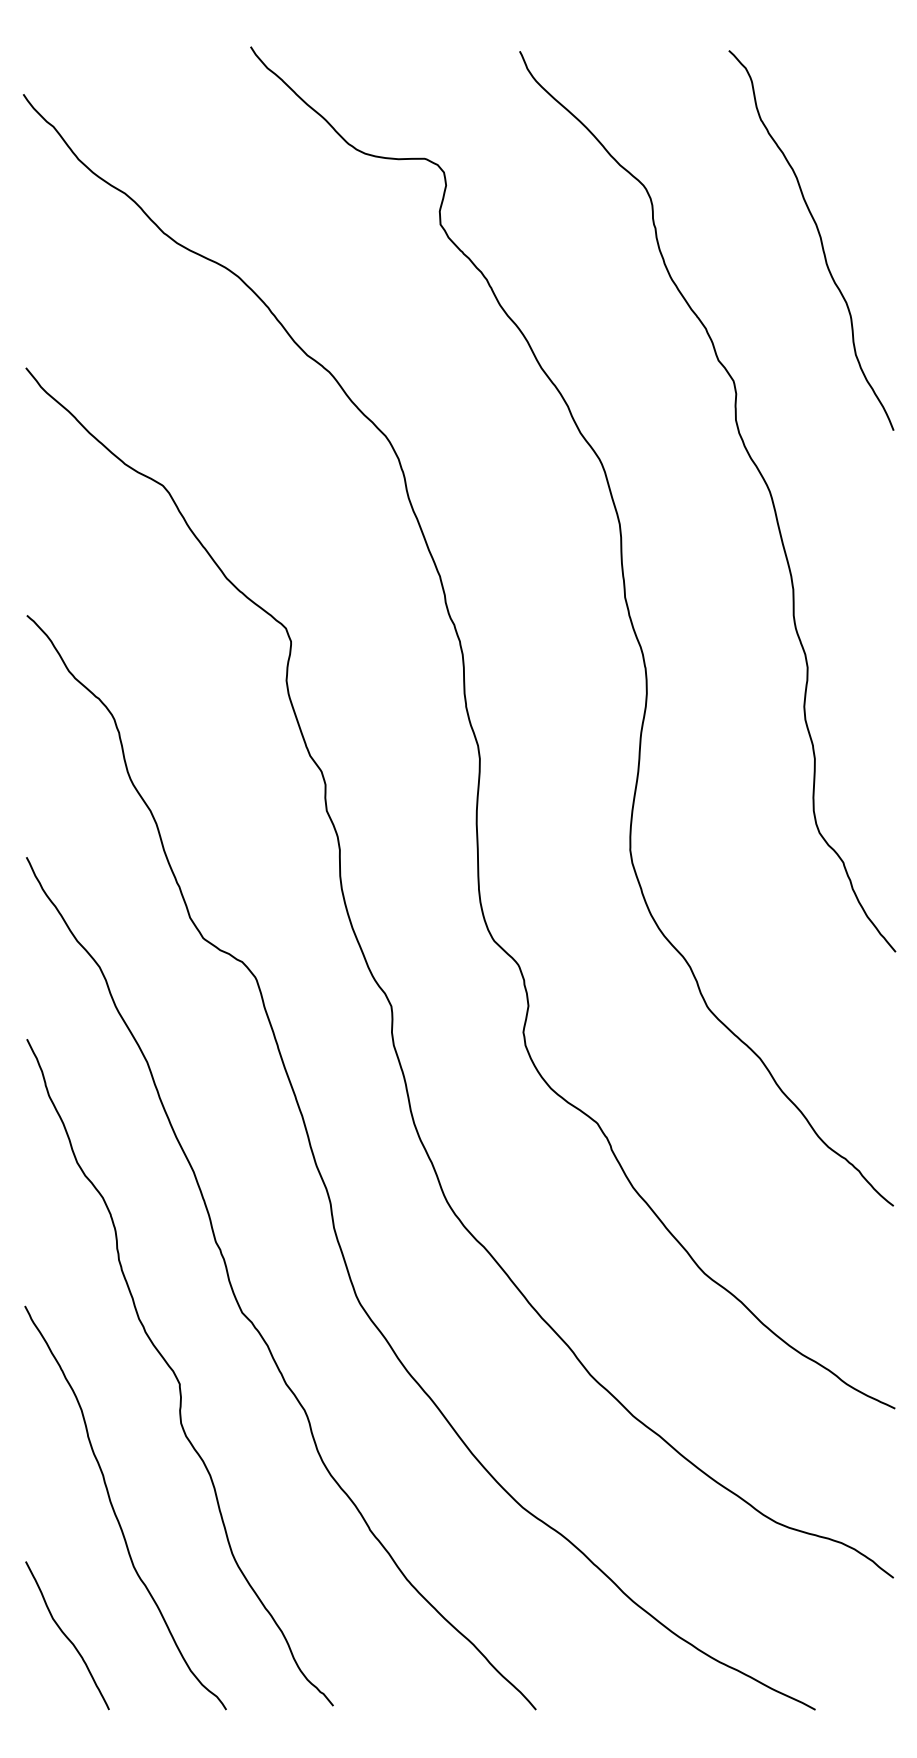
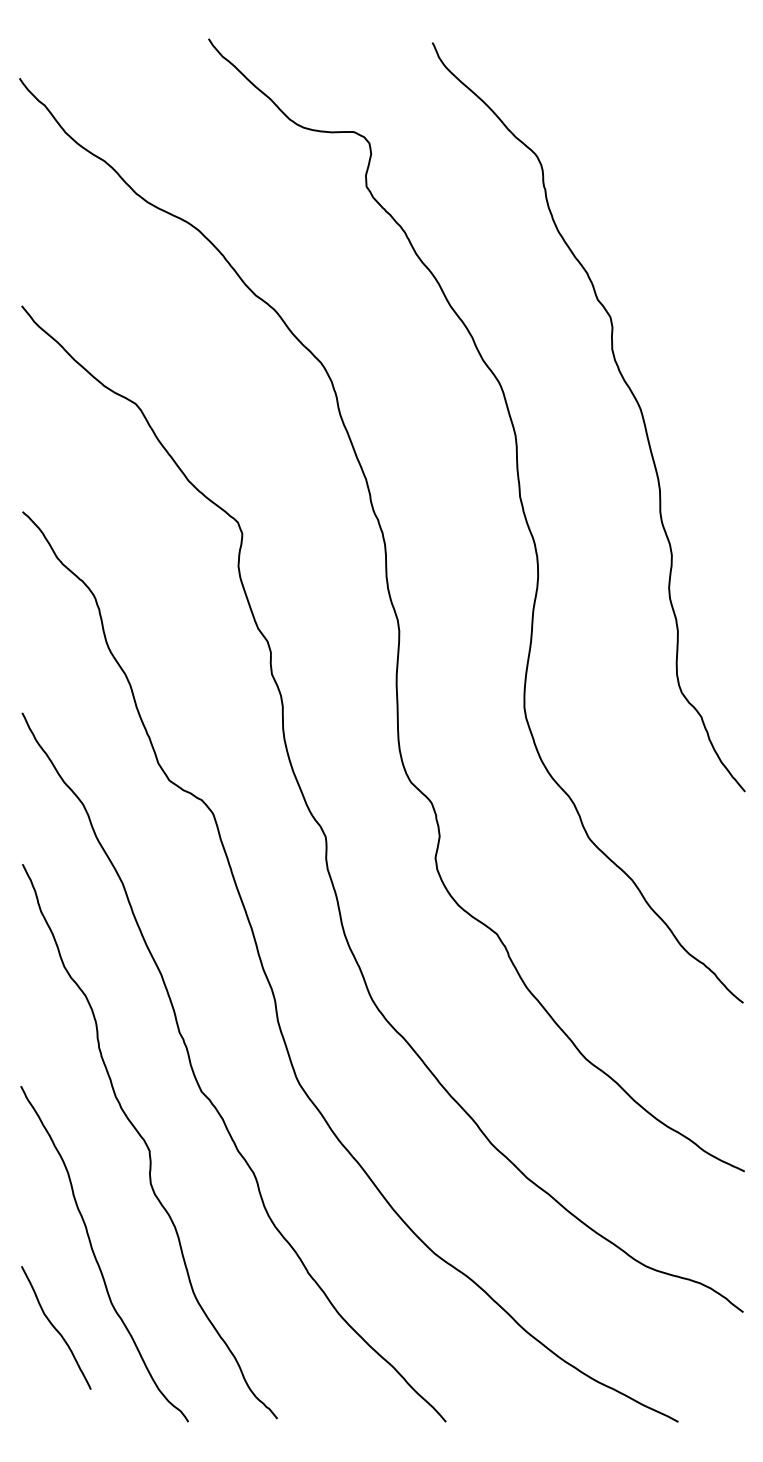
curve: (819, 237) -> (681, 197), removed
curve: (66, 1635) -> (55, 1327), moved

